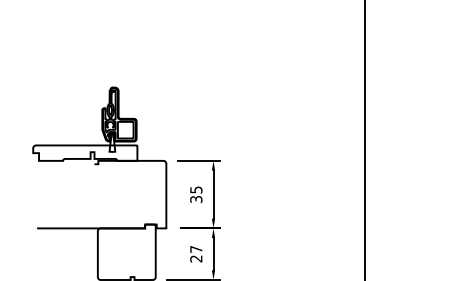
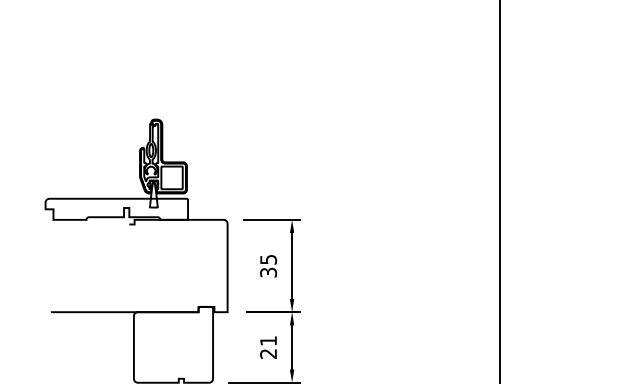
text: (196, 249) -> (268, 341), 27 -> 21

